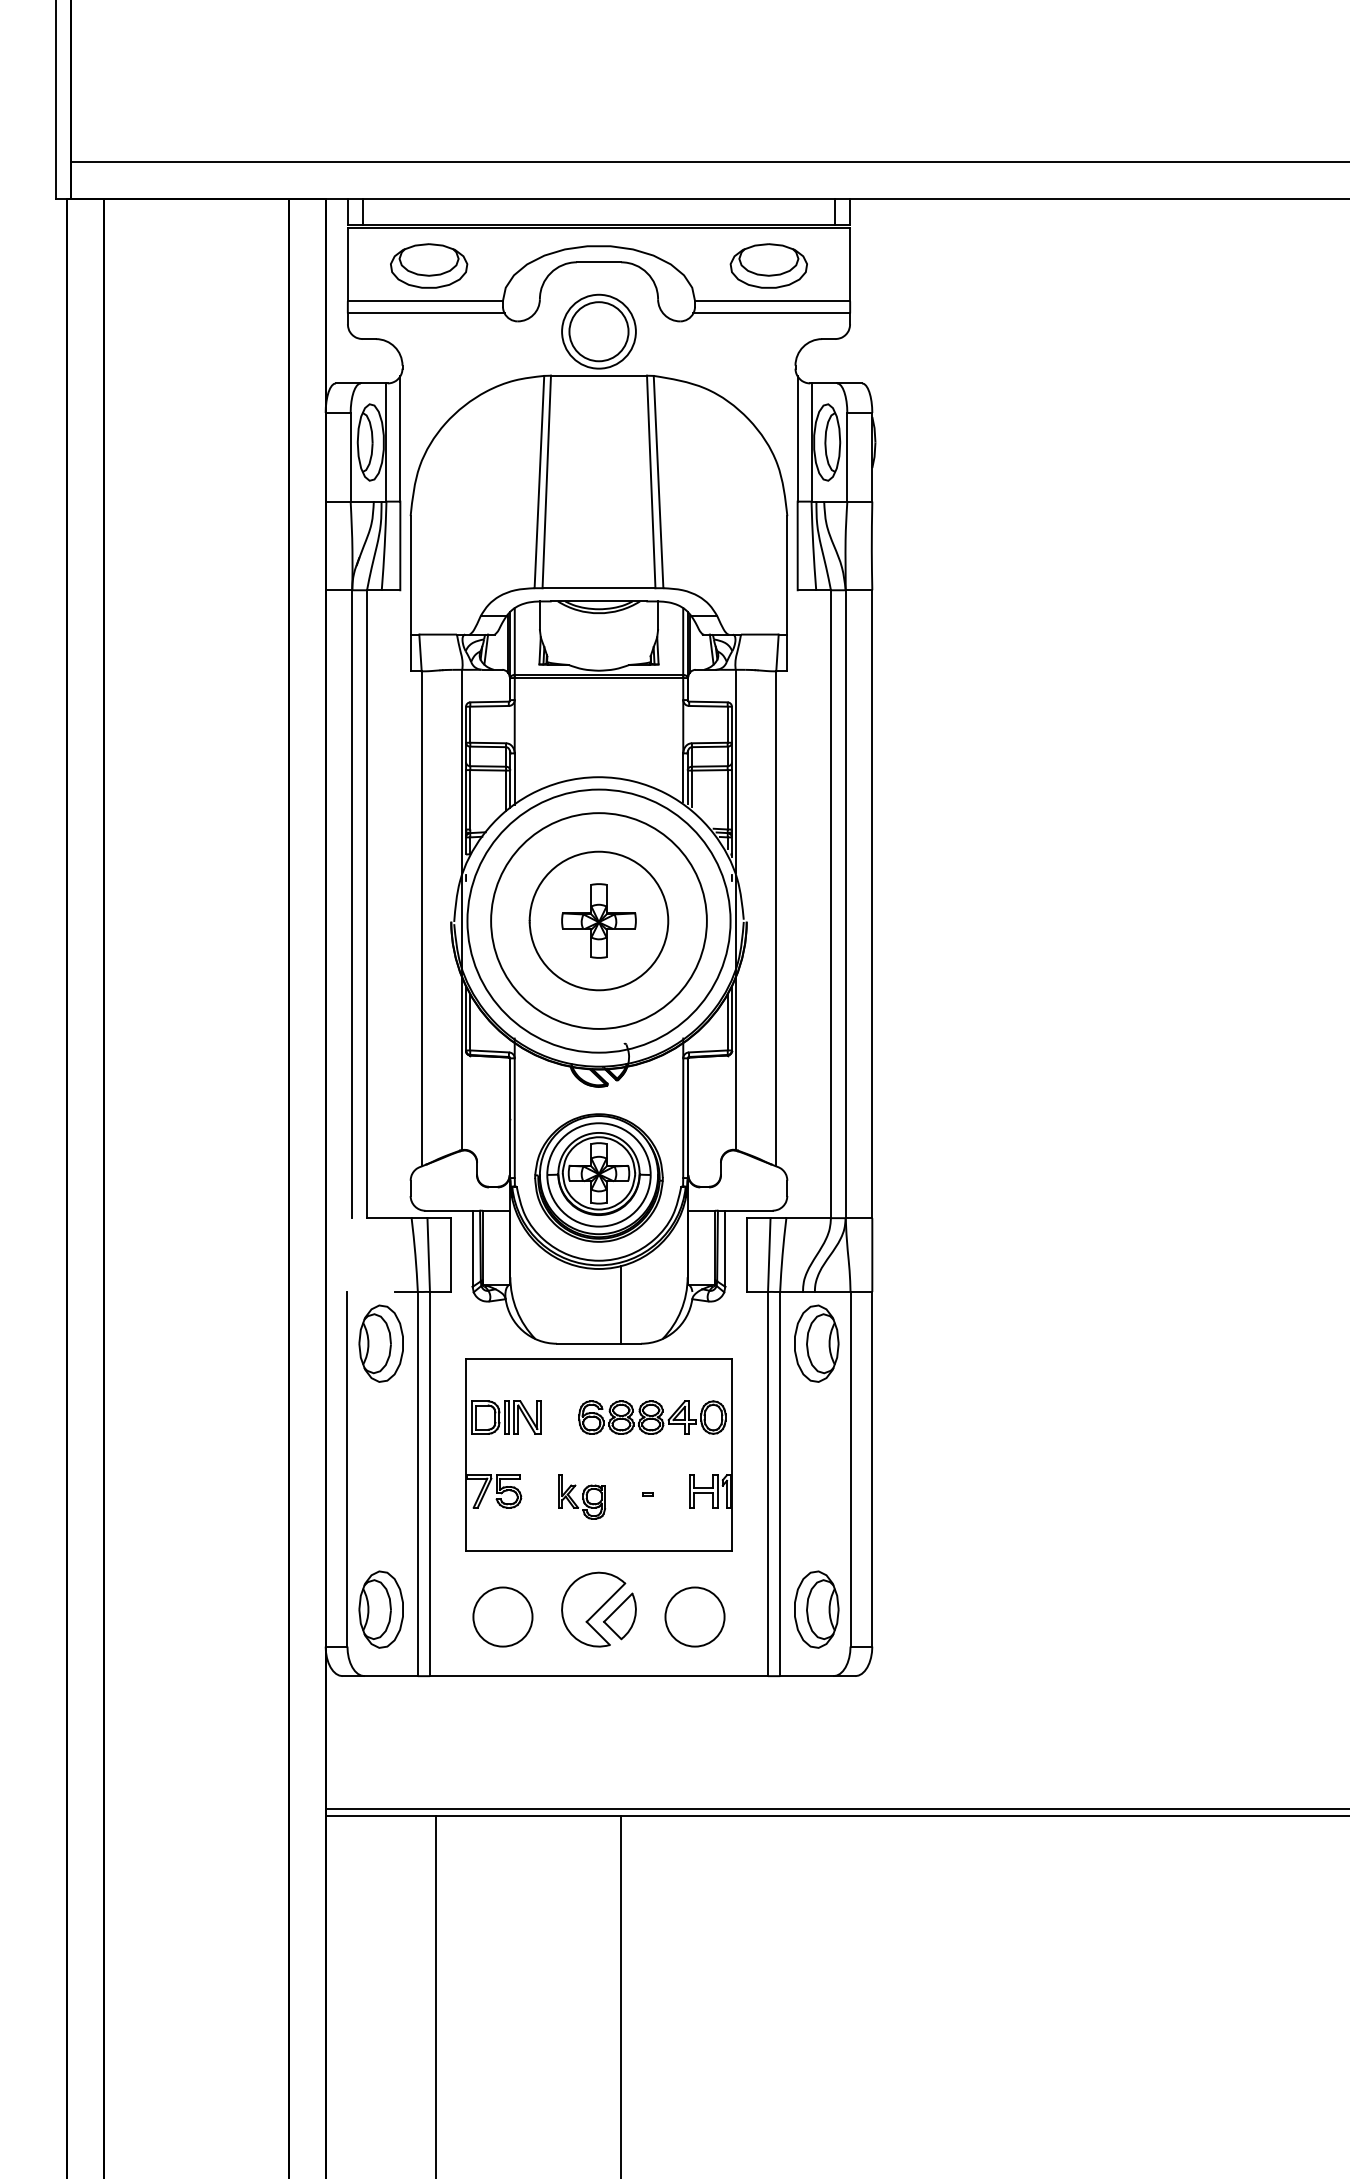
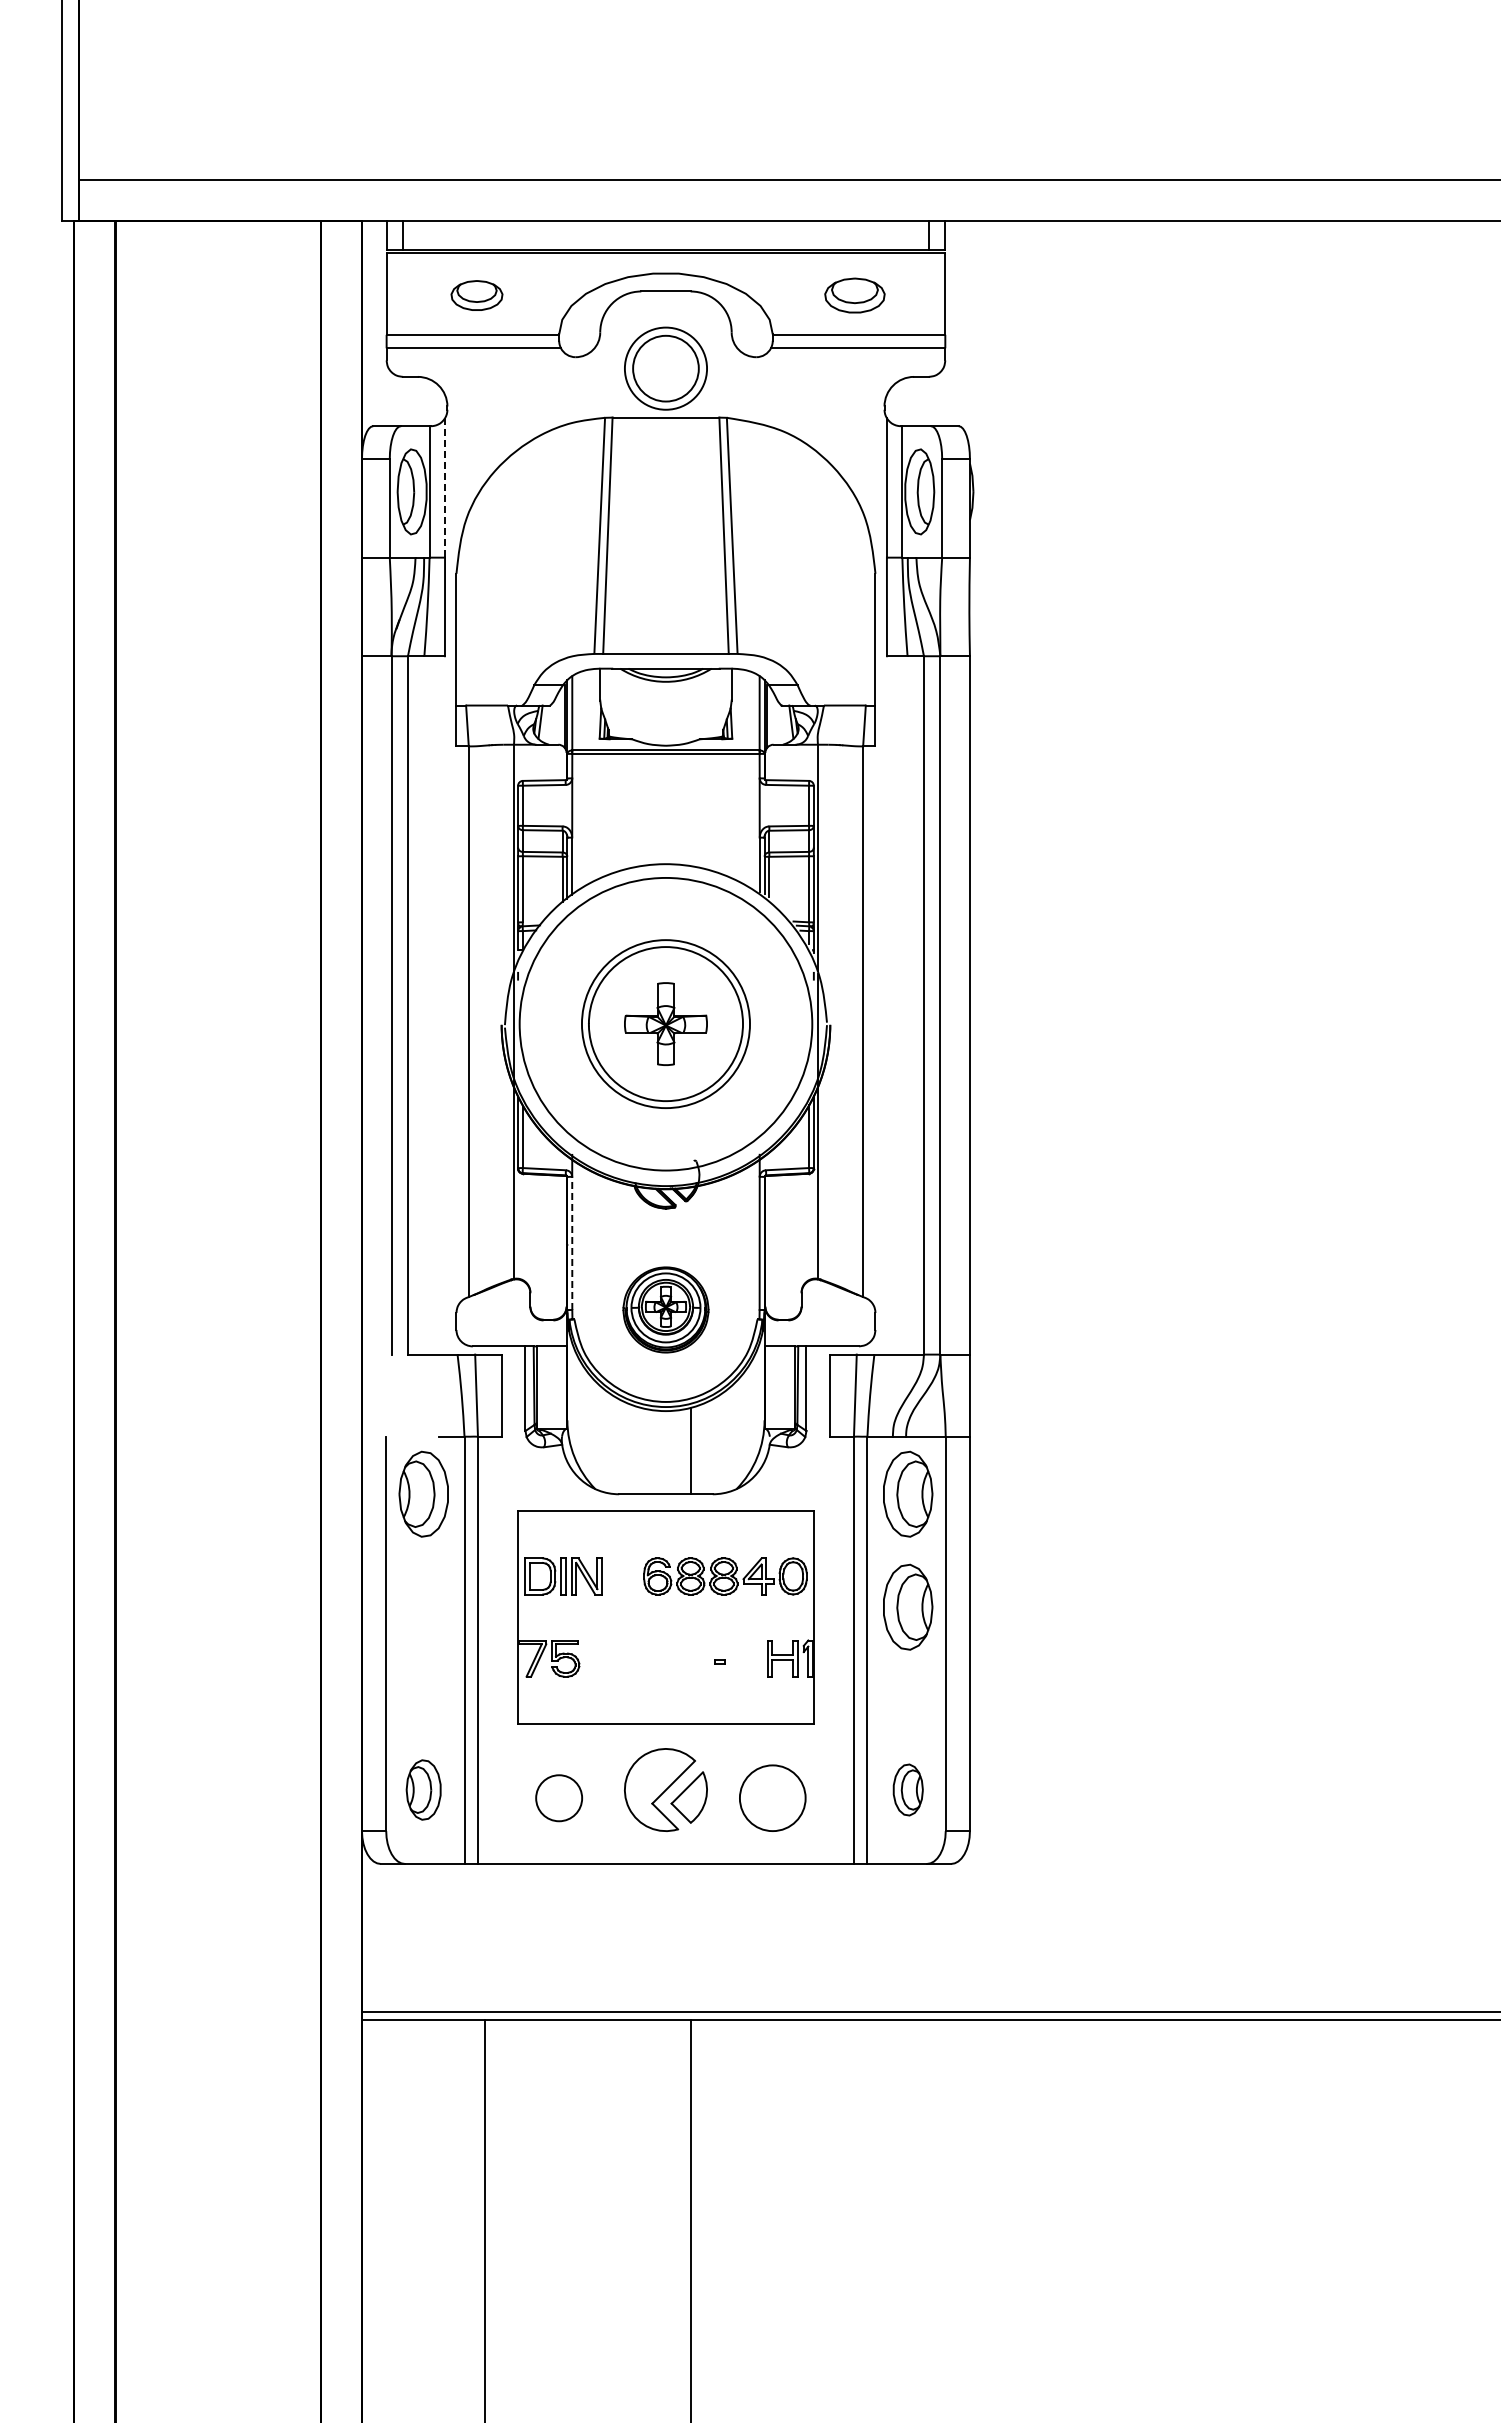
part: (428, 265) -> (476, 295), size x0.6
part: (768, 265) -> (854, 295), size x0.7
line: (400, 438) -> (445, 487), solid -> dashed
circle: (598, 921) -> (665, 1024), size x0.7
line: (514, 1118) -> (572, 1243), solid -> dashed
part: (598, 1177) -> (665, 1309), size x0.6
part: (817, 1444) -> (908, 1606), added
part: (582, 1496) -> (647, 1664), removed
part: (380, 1609) -> (423, 1789), size x0.7
part: (817, 1609) -> (908, 1789), size x0.6
circle: (503, 1617) -> (559, 1798), size x0.7

